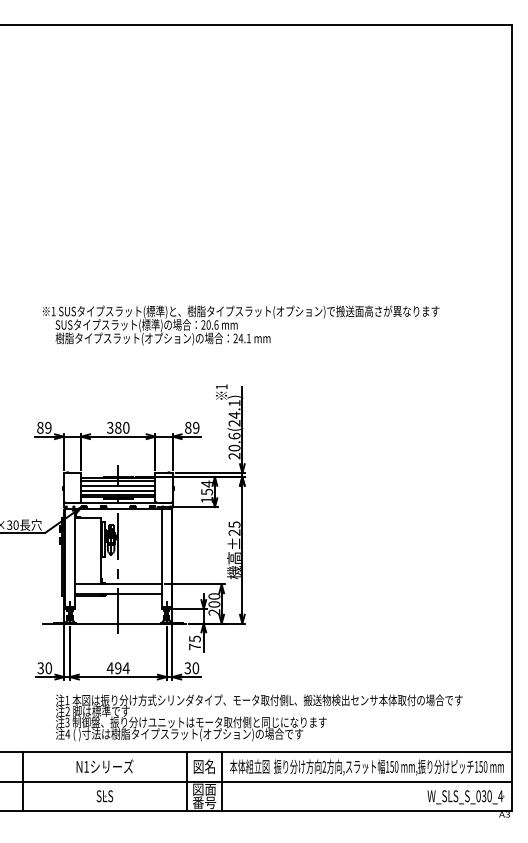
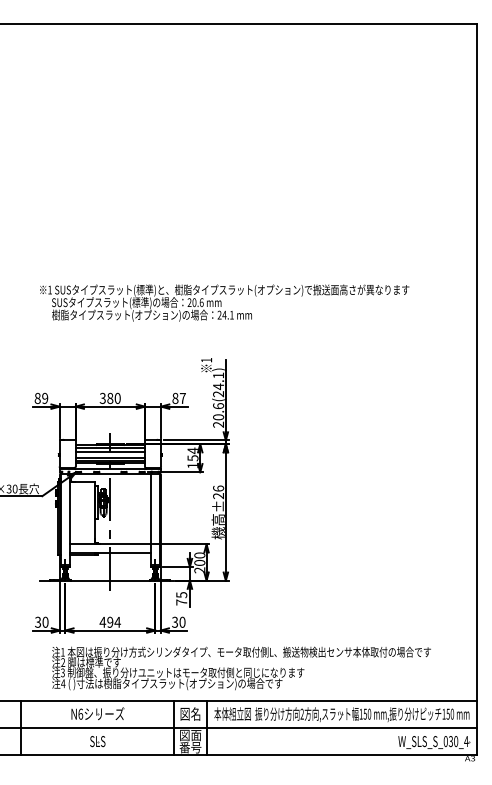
text: (195, 427) -> (182, 398), 89 -> 87
text: (234, 524) -> (218, 488), ±25 -> ±26
text: (86, 766) -> (80, 713), N1 -> N6

